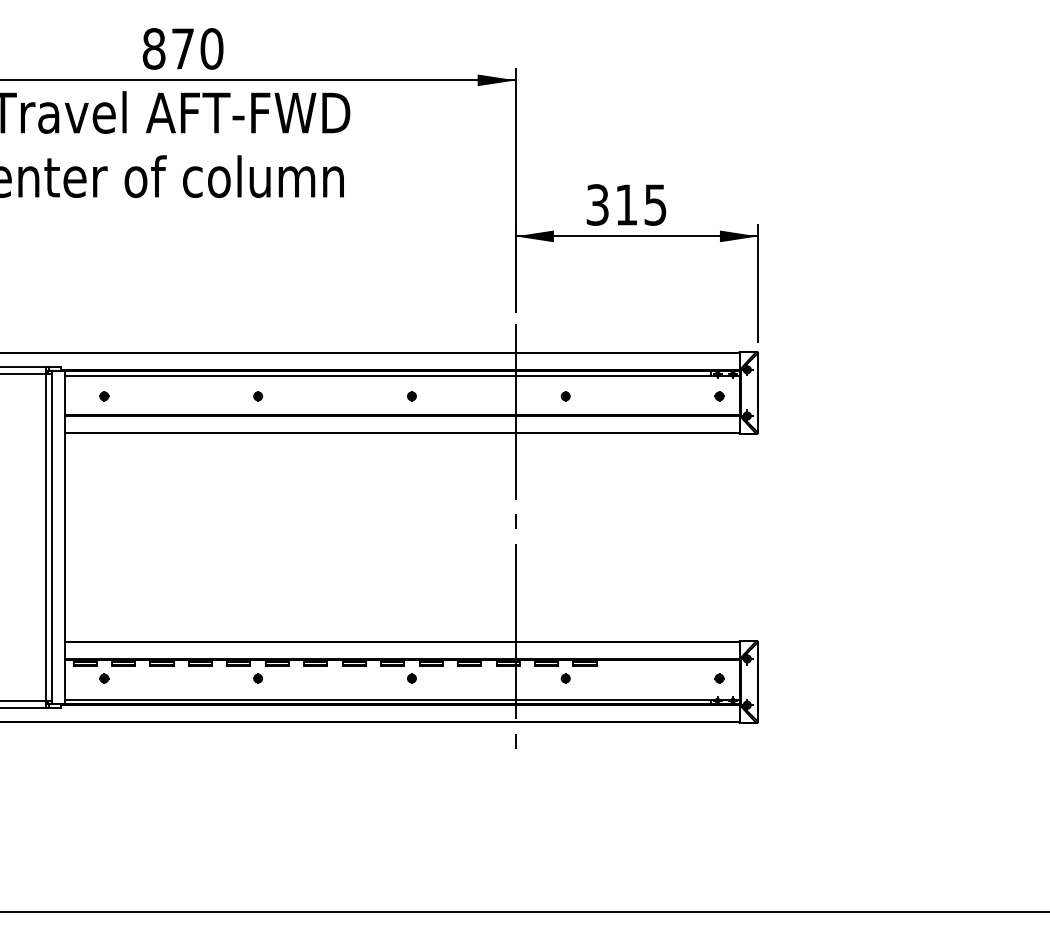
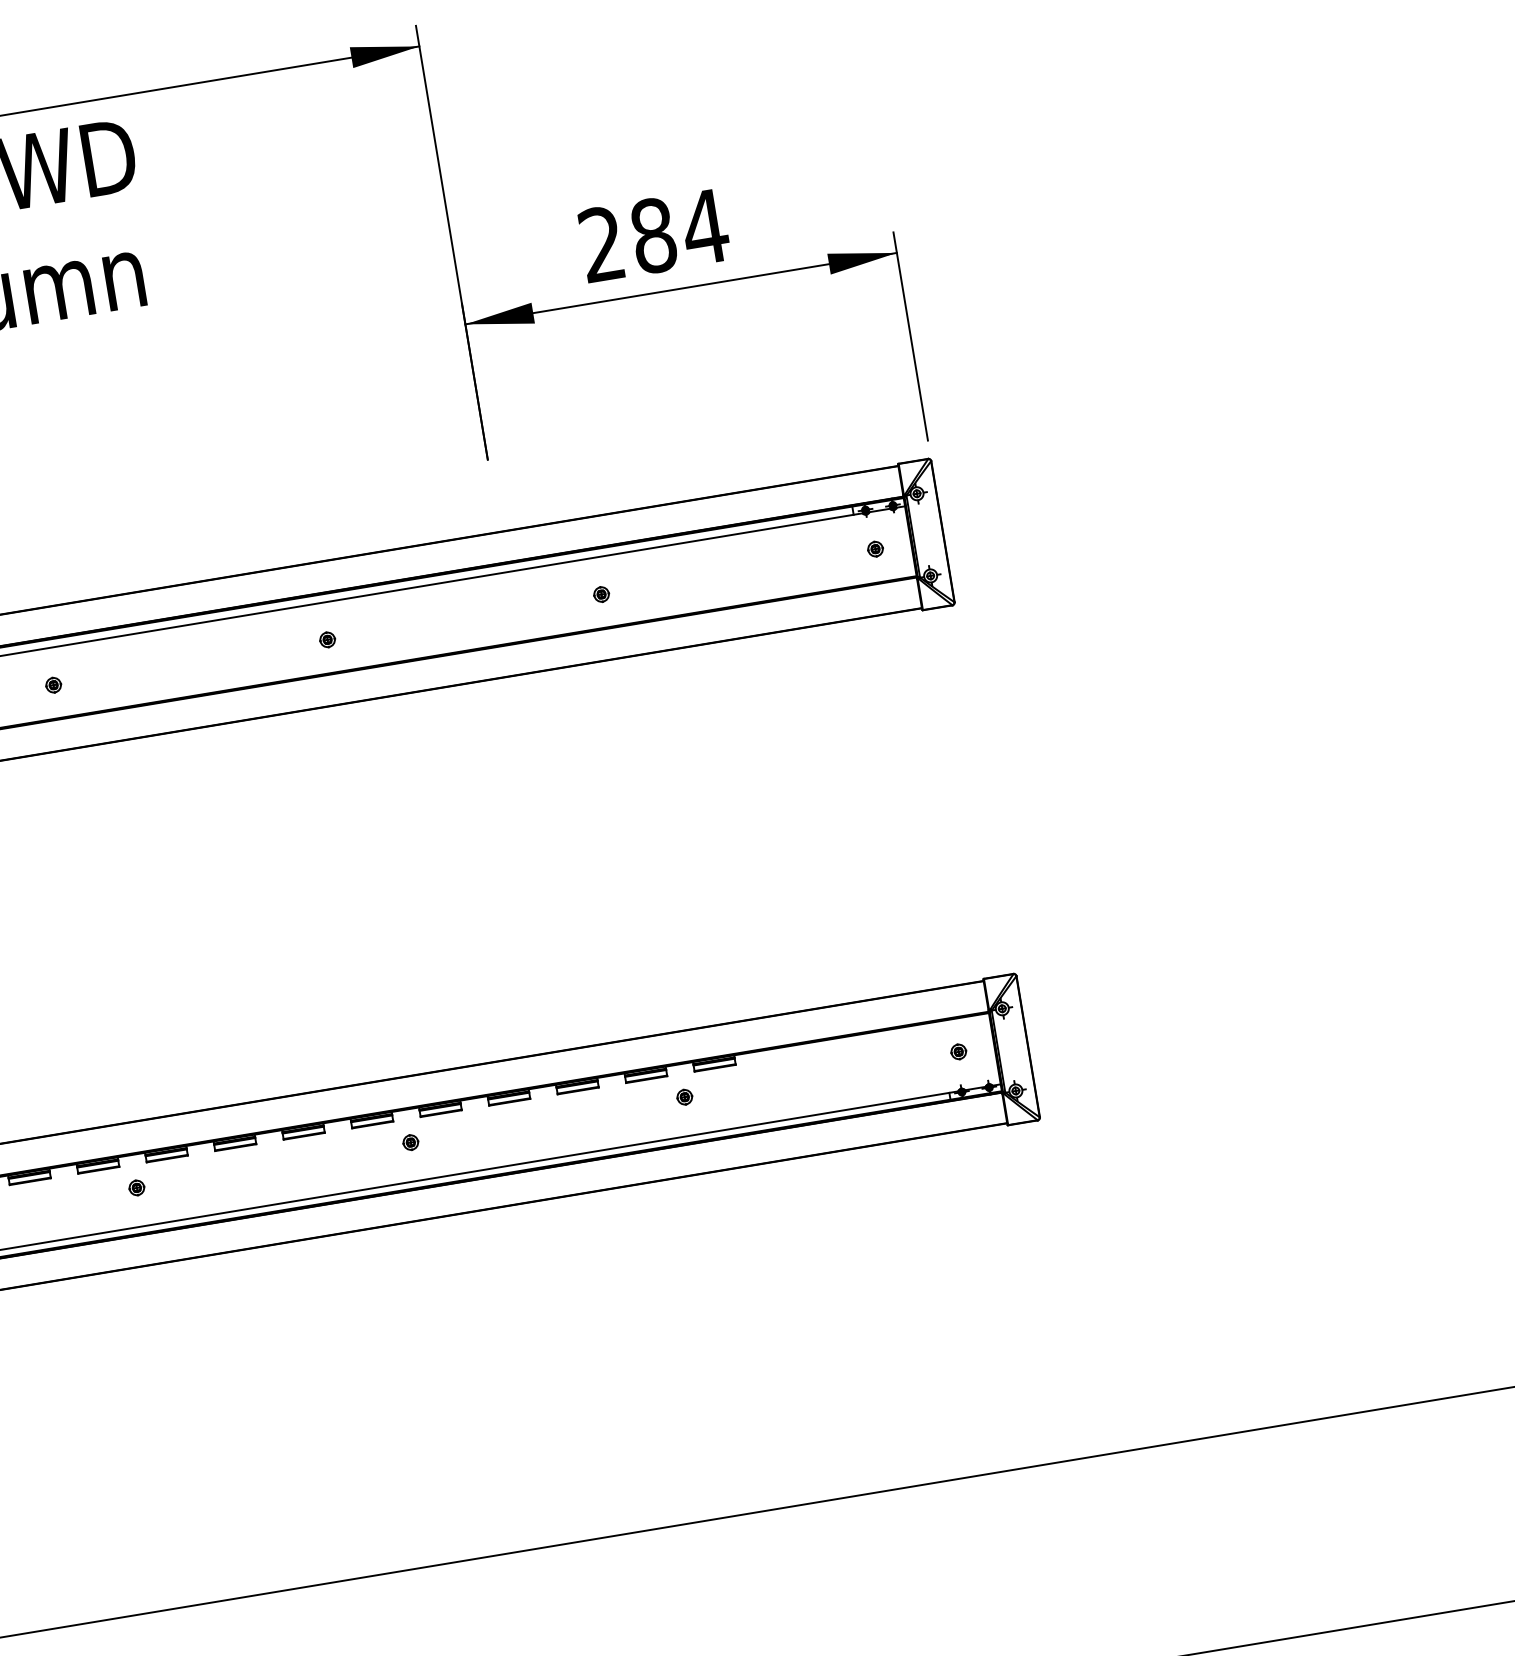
text: (626, 204) -> (653, 234), 315 -> 284
line: (515, 540) -> (554, 866), removed

